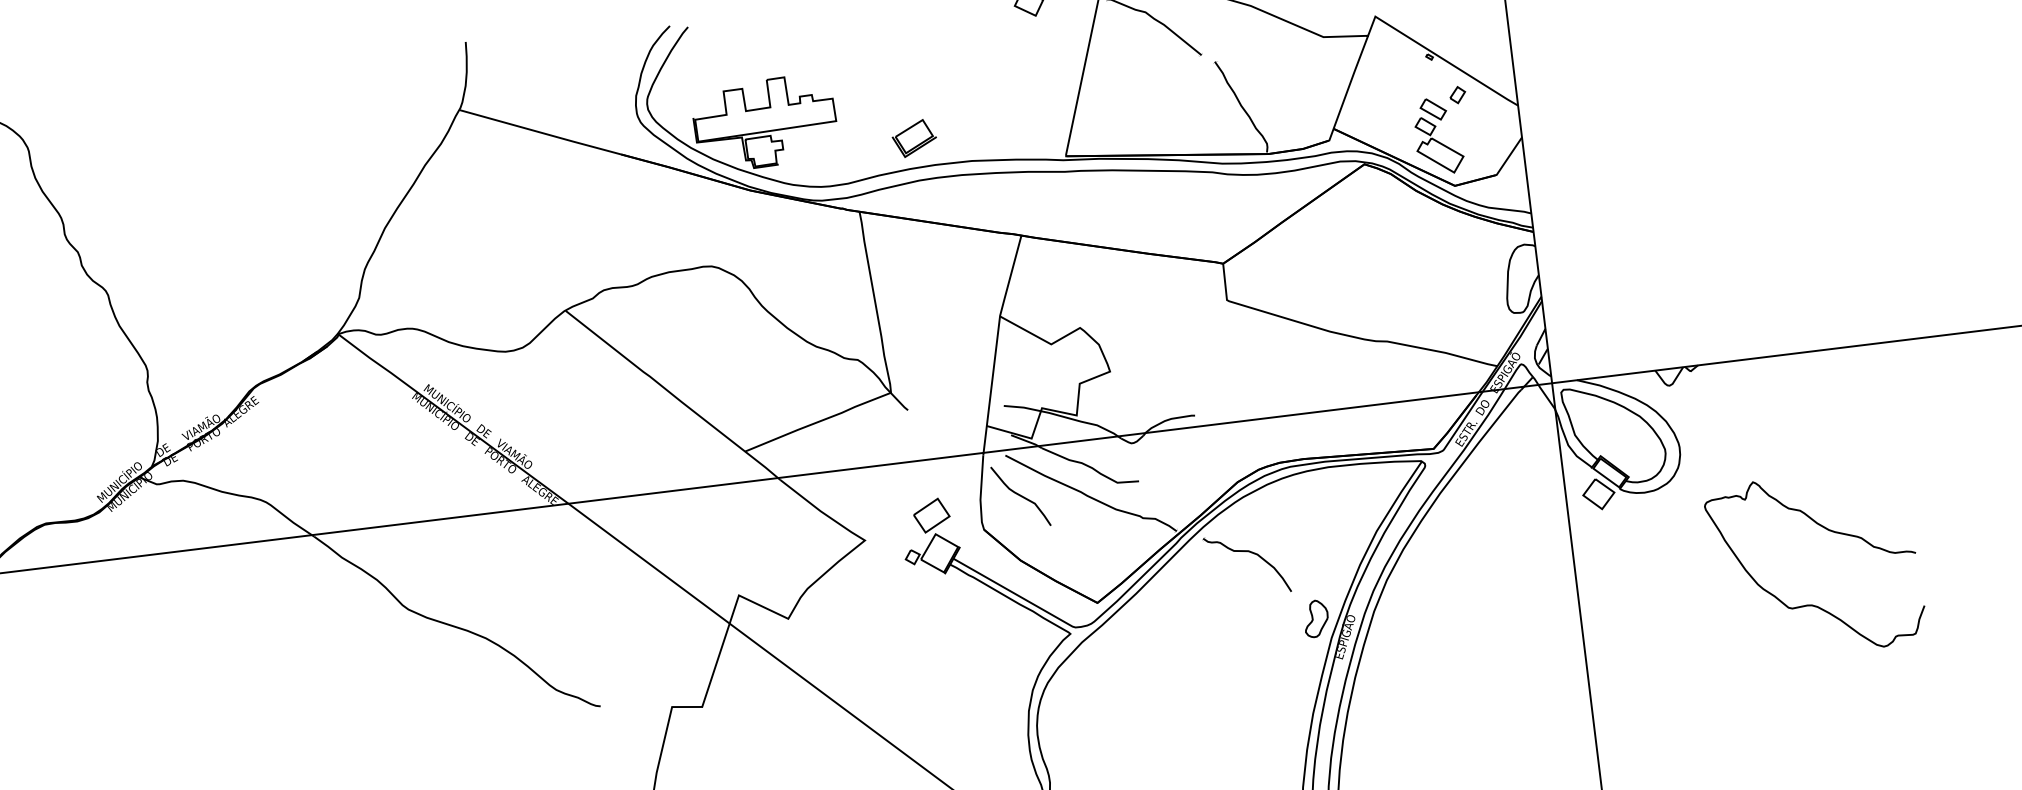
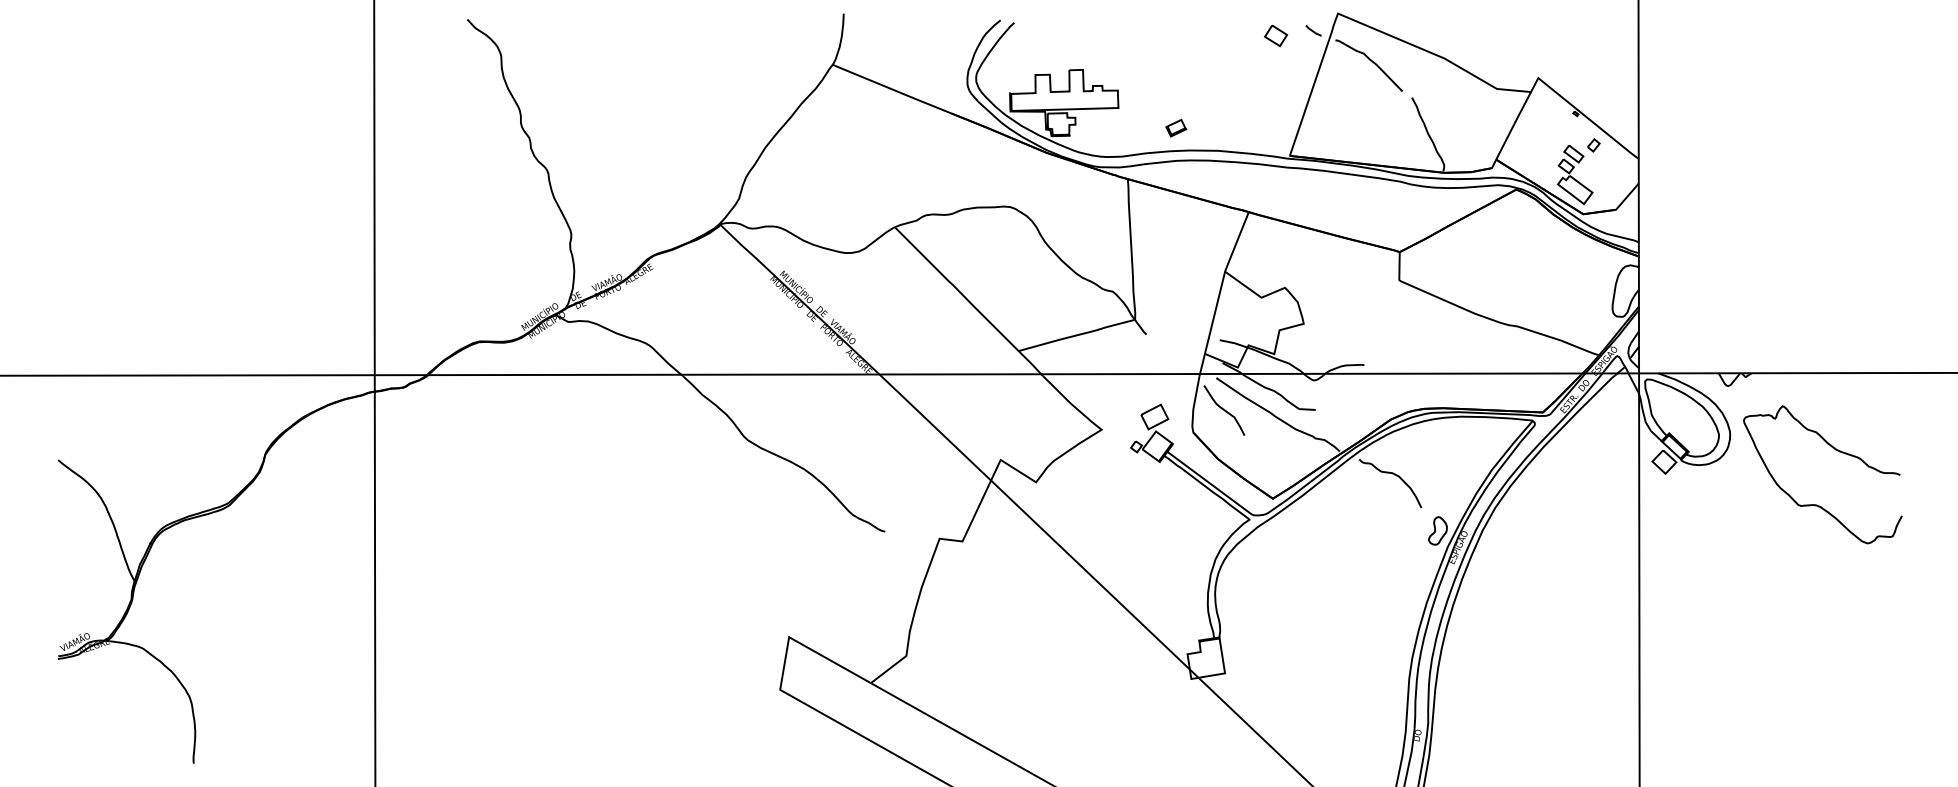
part: (914, 137) -> (1176, 127), size x0.62
curve: (1828, 531) -> (1835, 450), moved

